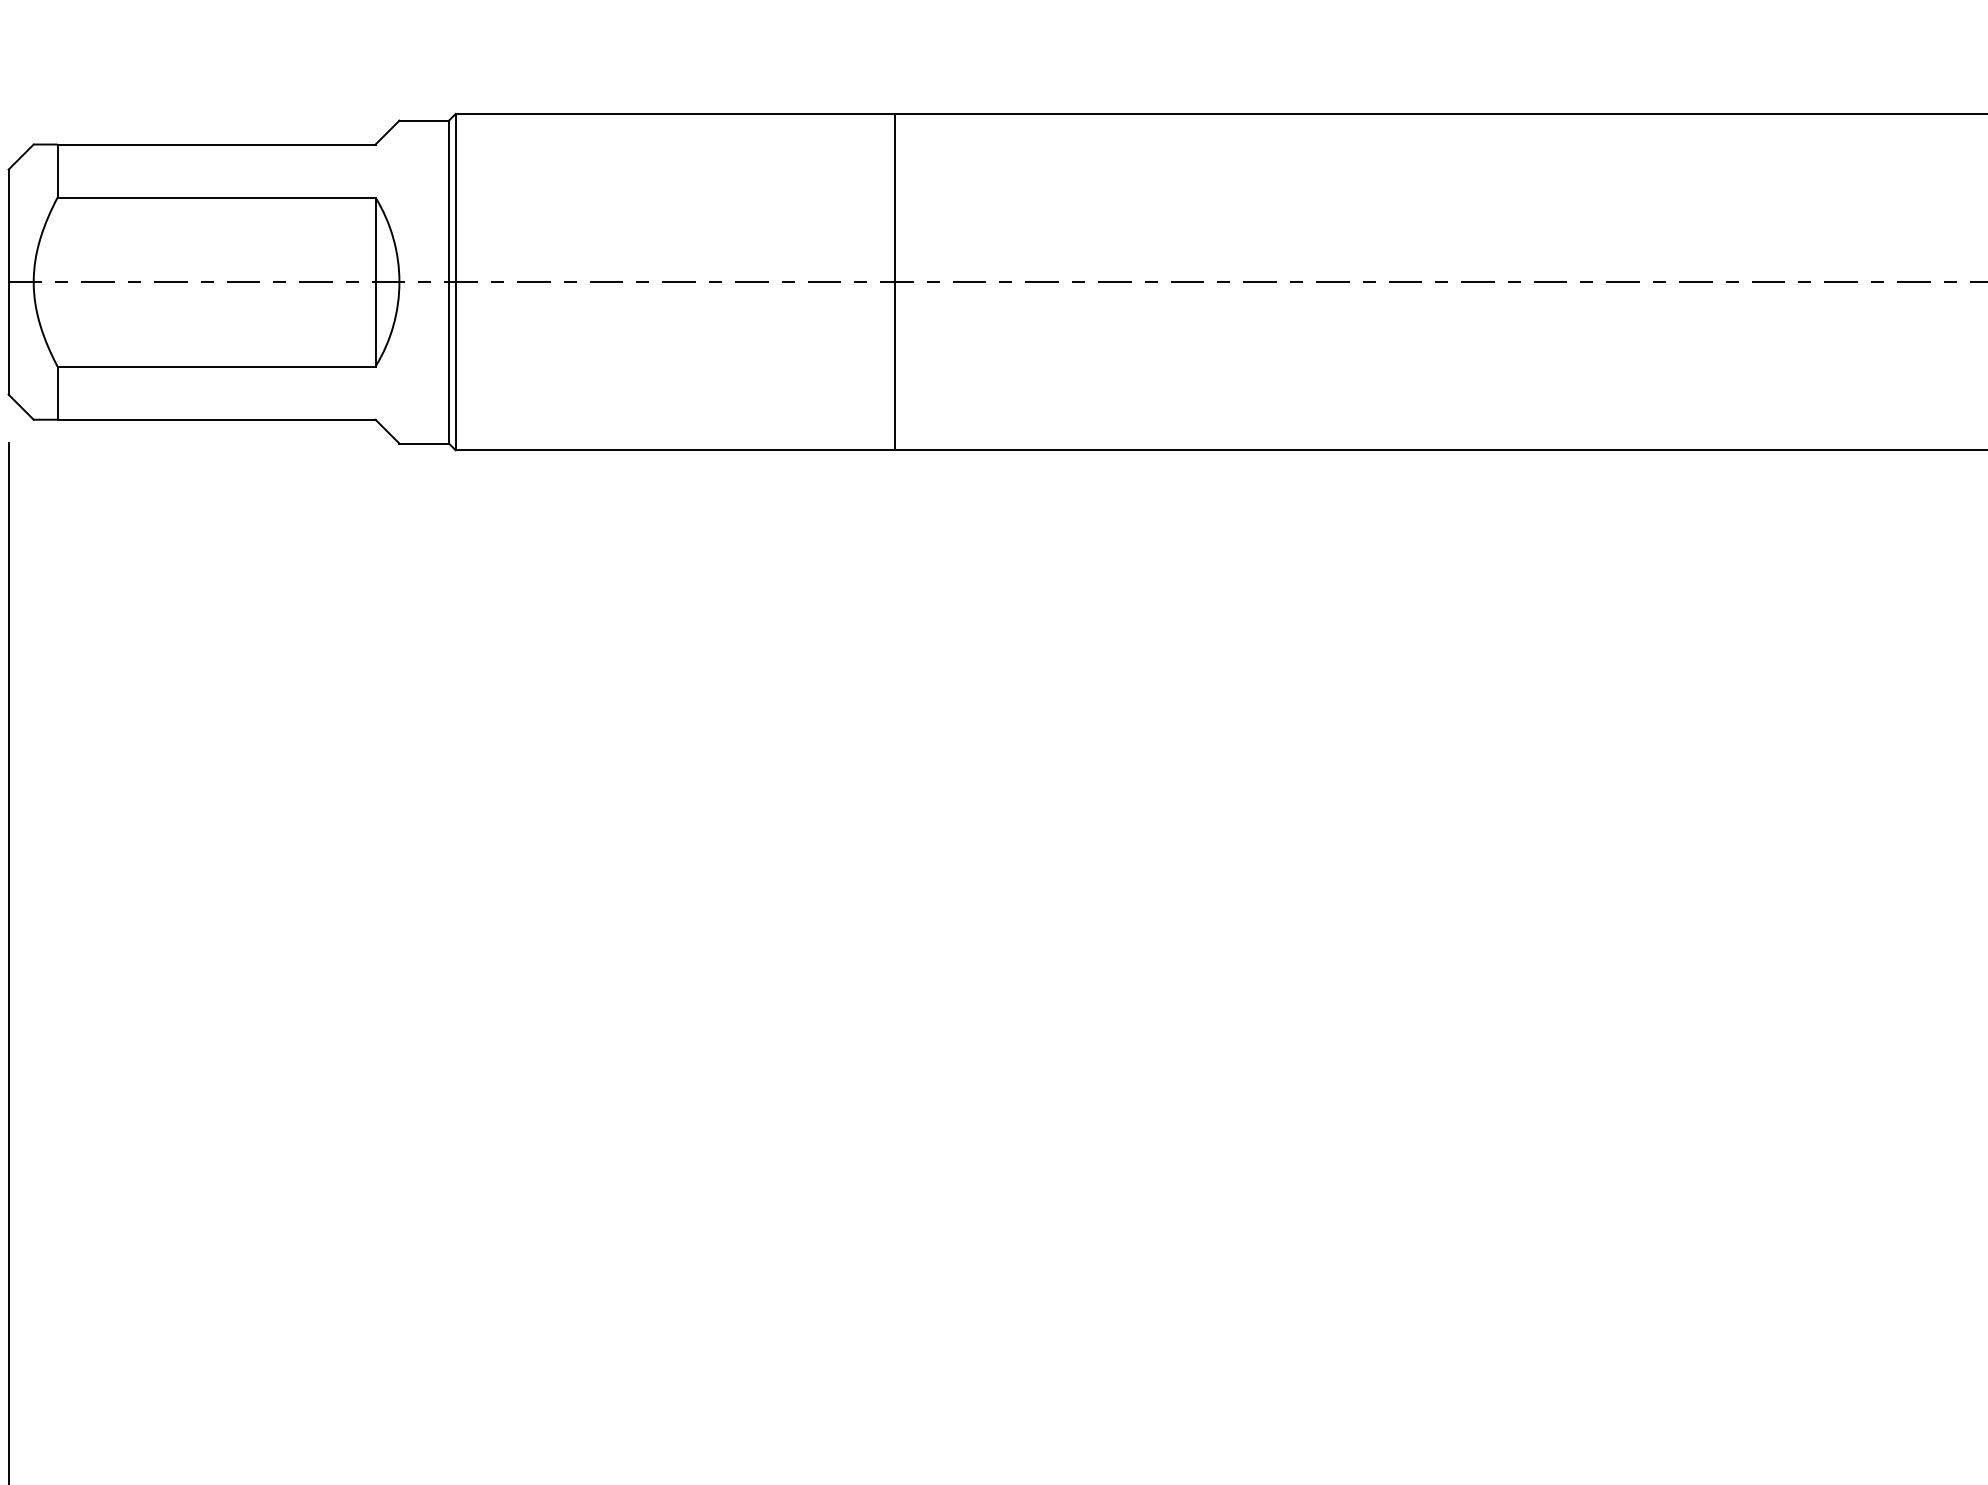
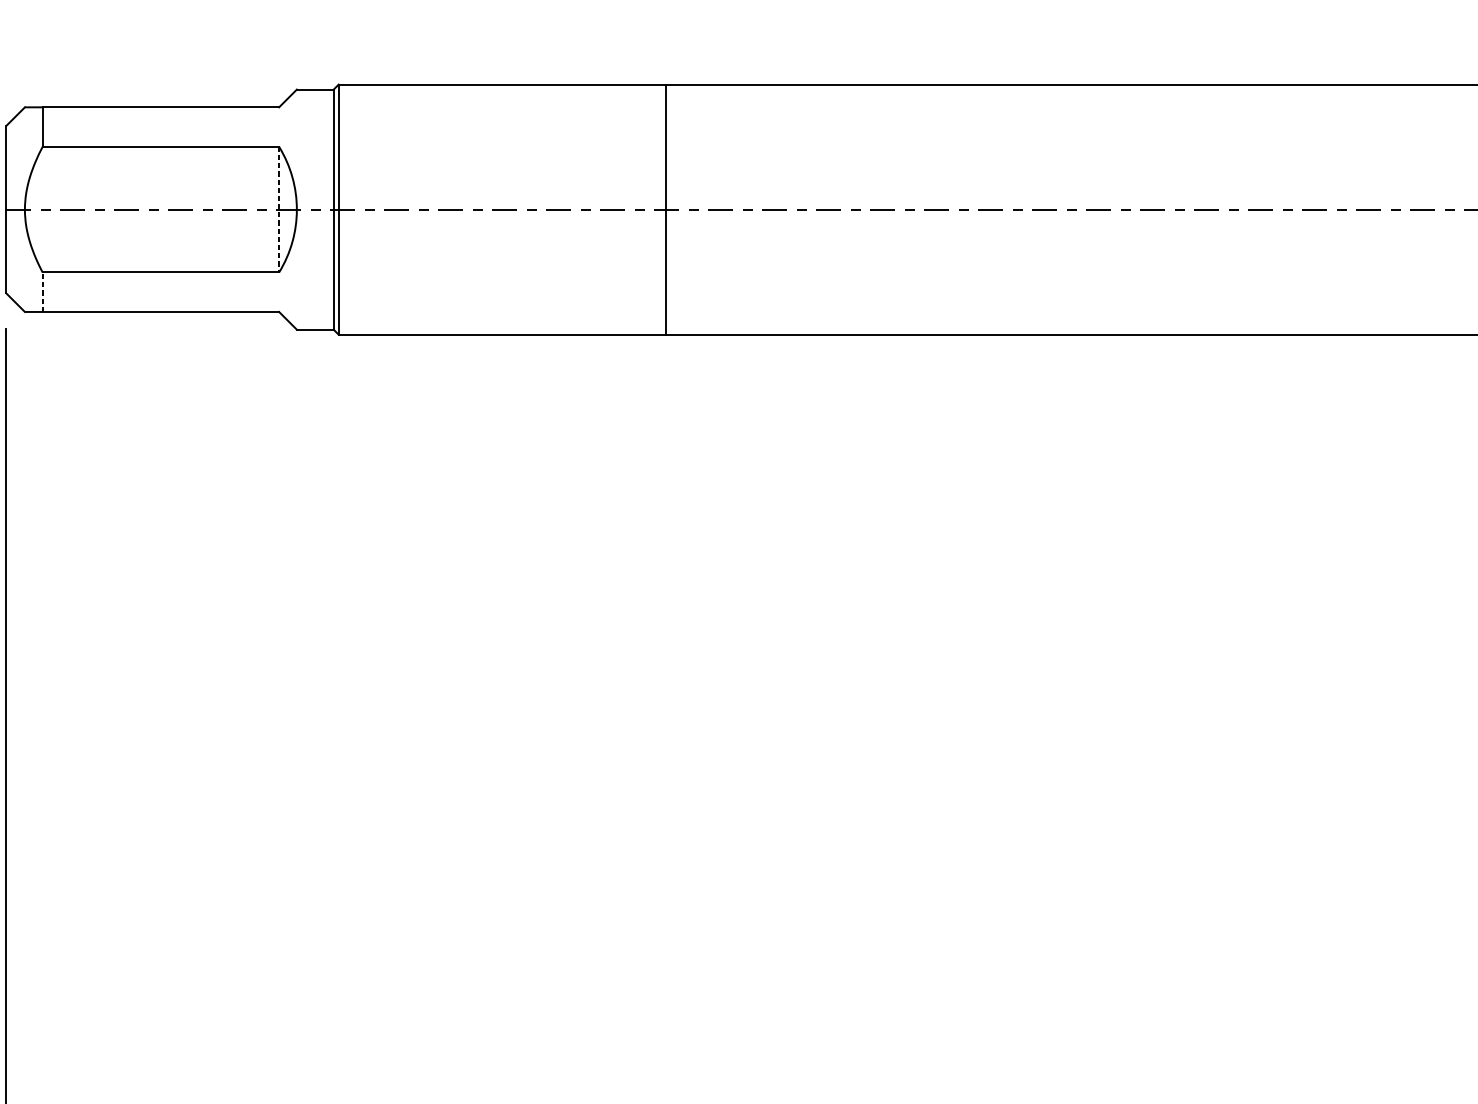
line: (375, 282) -> (279, 209), solid -> dashed
line: (57, 393) -> (42, 292), solid -> dashed

